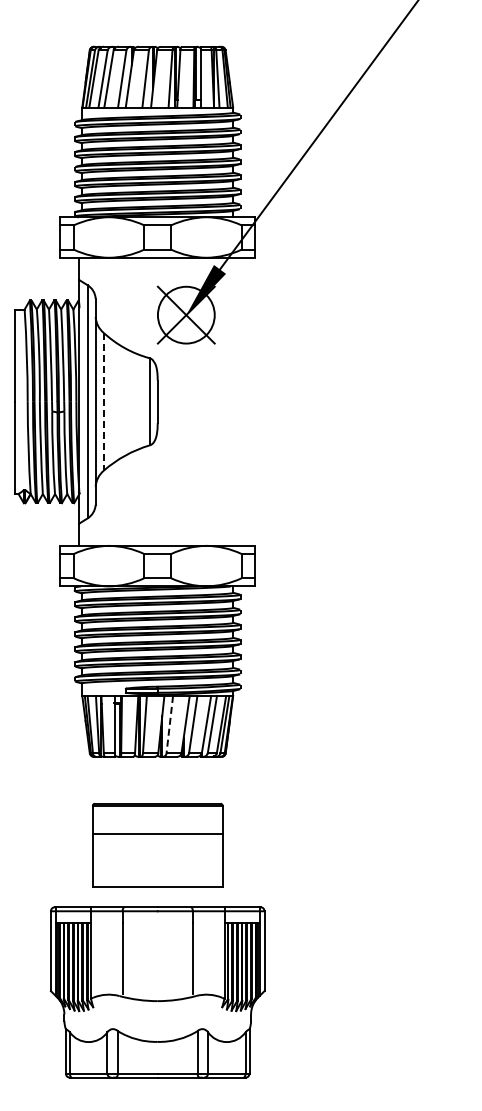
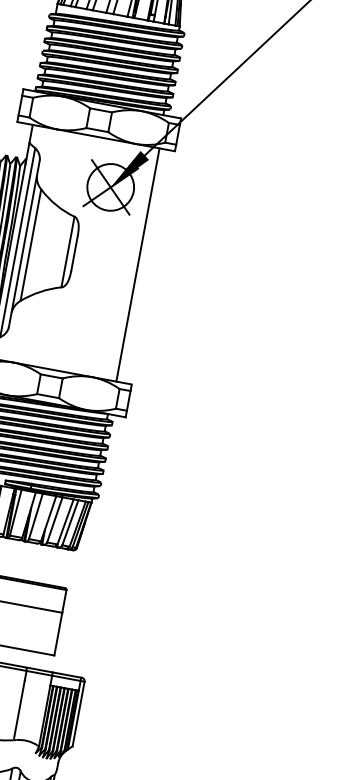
line: (103, 401) -> (30, 244), dashed -> solid
line: (236, 401) -> (138, 264), added
line: (169, 724) -> (35, 516), dashed -> solid

